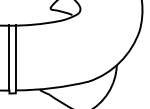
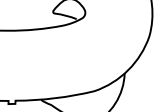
line: (9, 57) -> (8, 65), removed
line: (15, 57) -> (15, 65), removed

